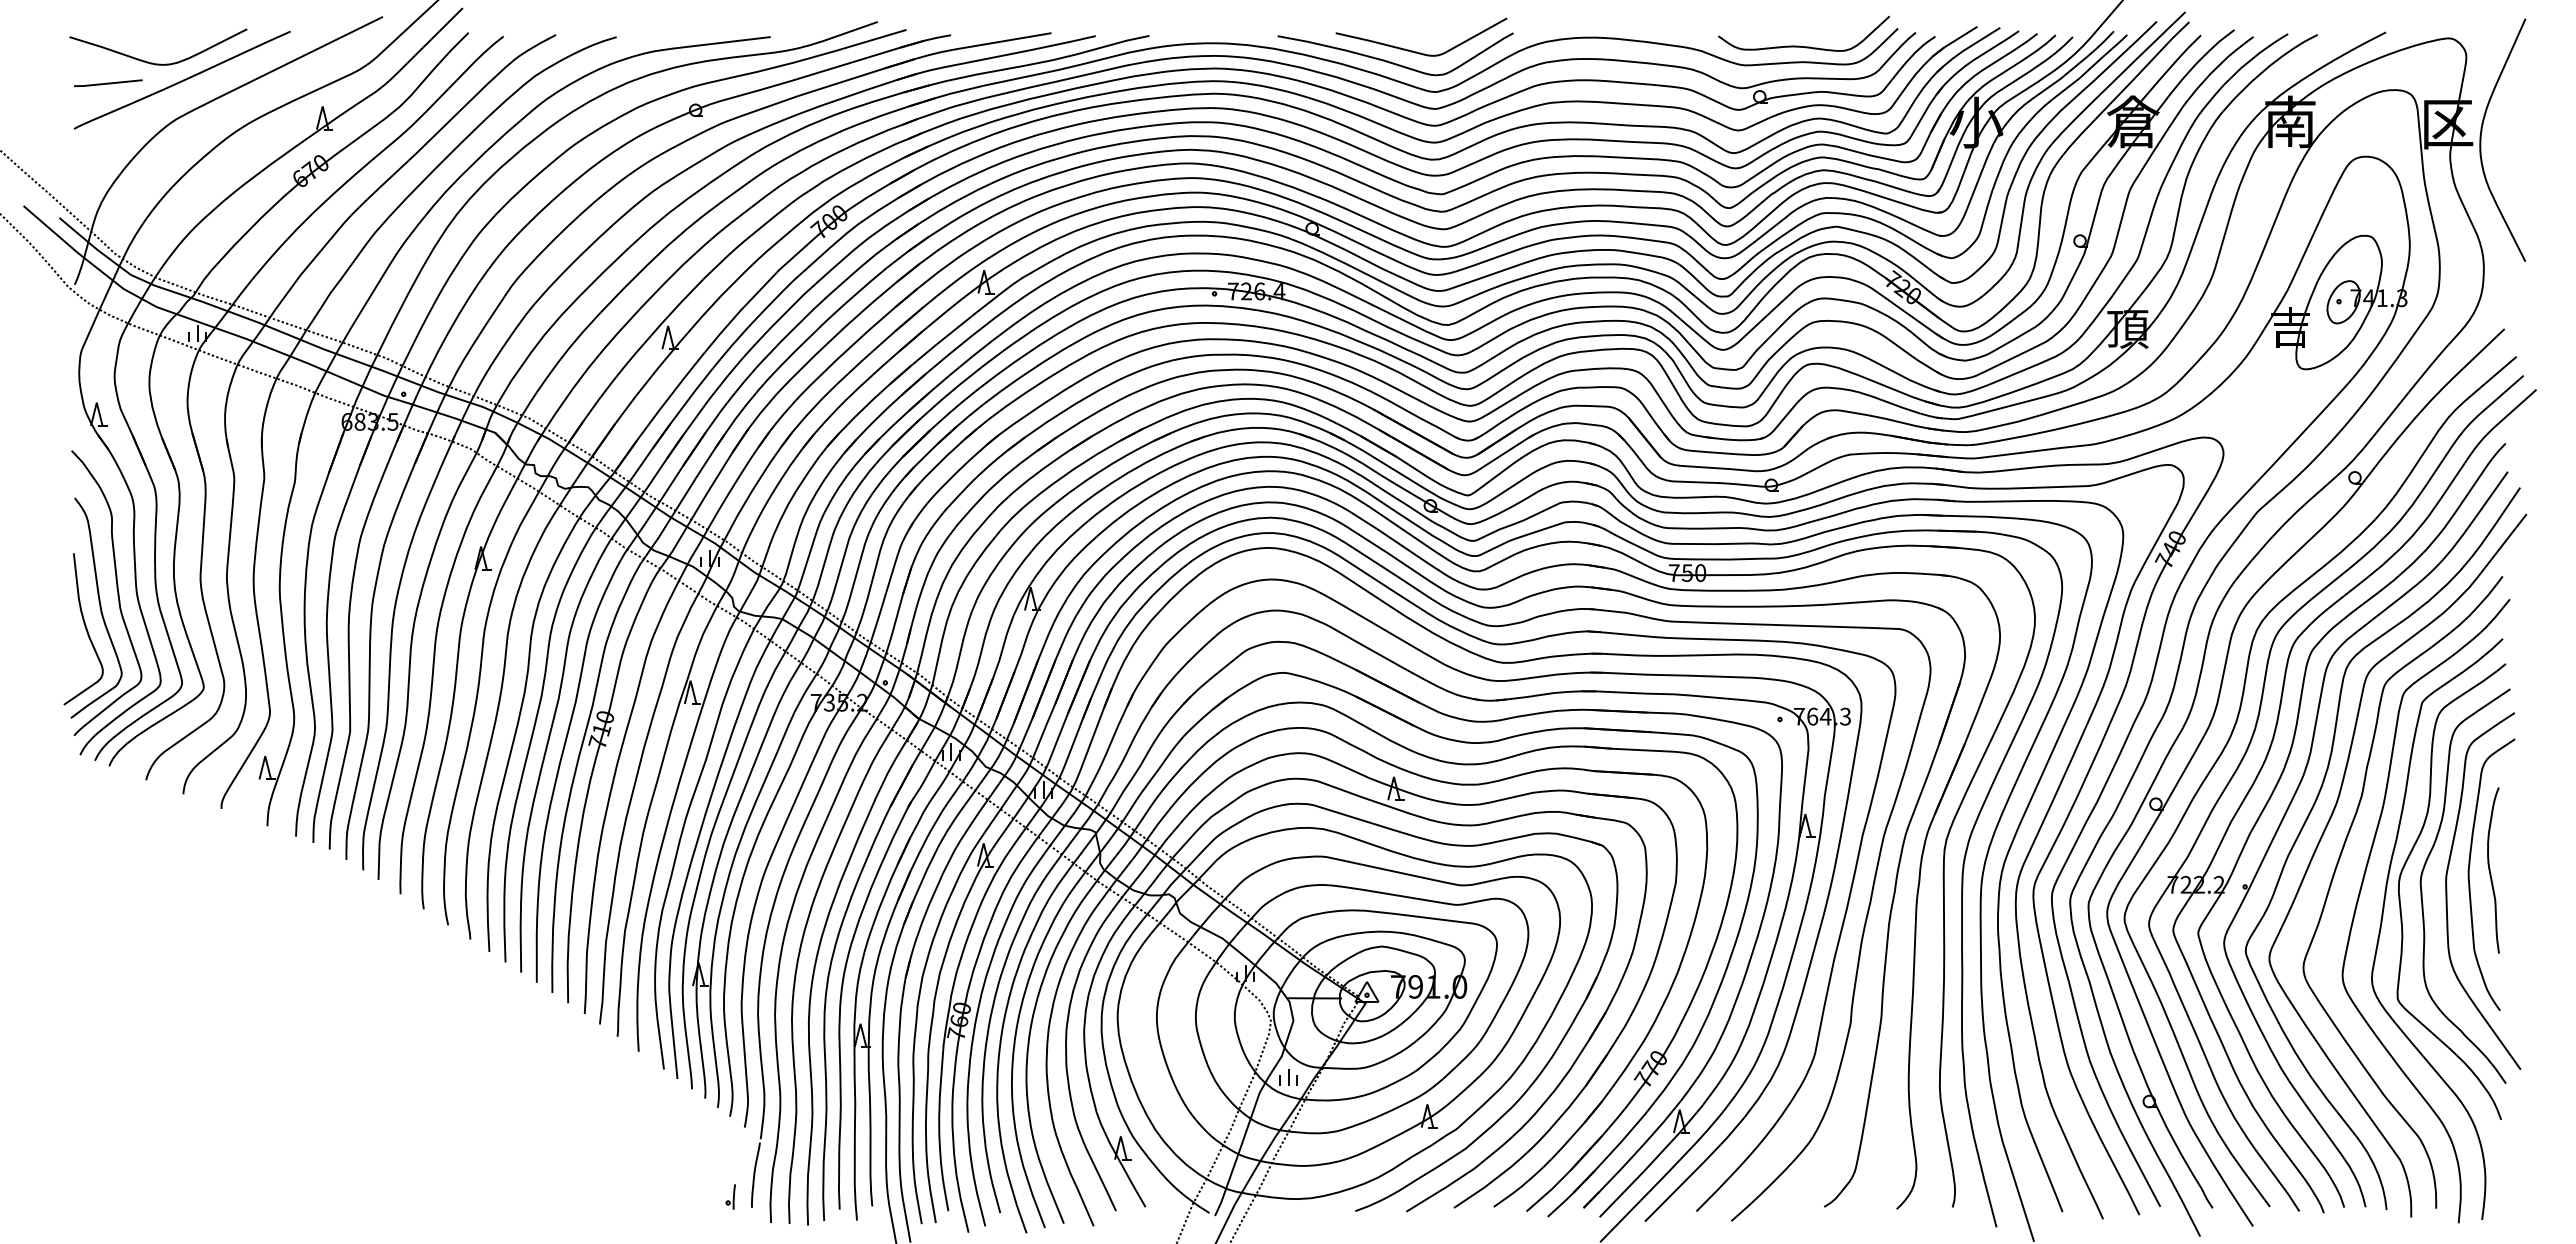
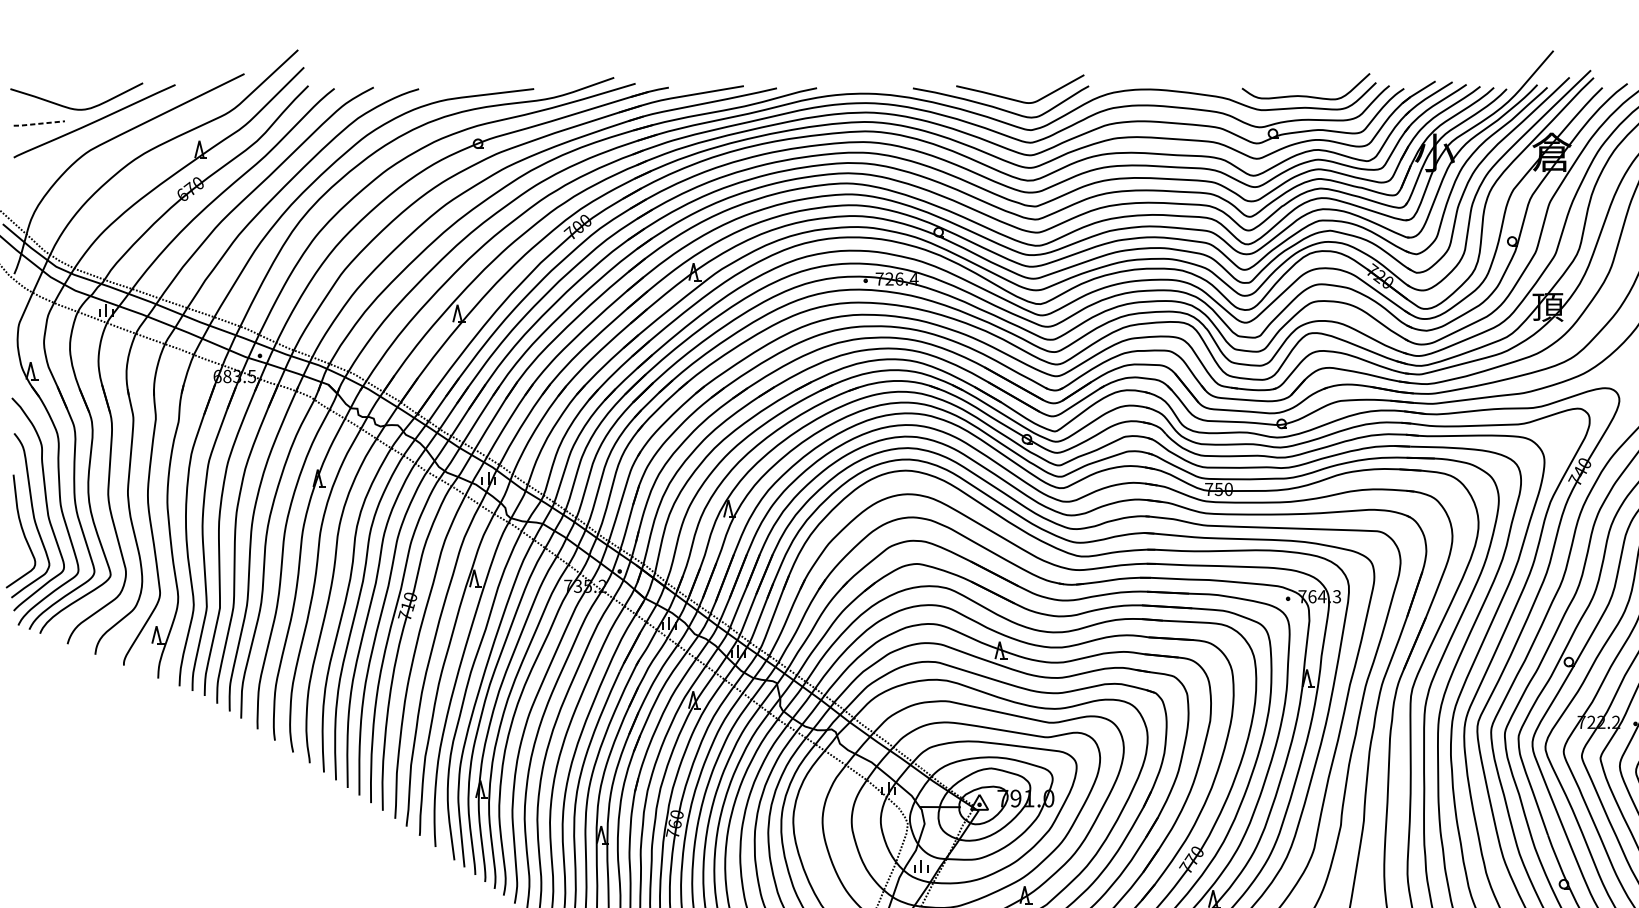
line: (108, 83) -> (39, 123), solid -> dashed

